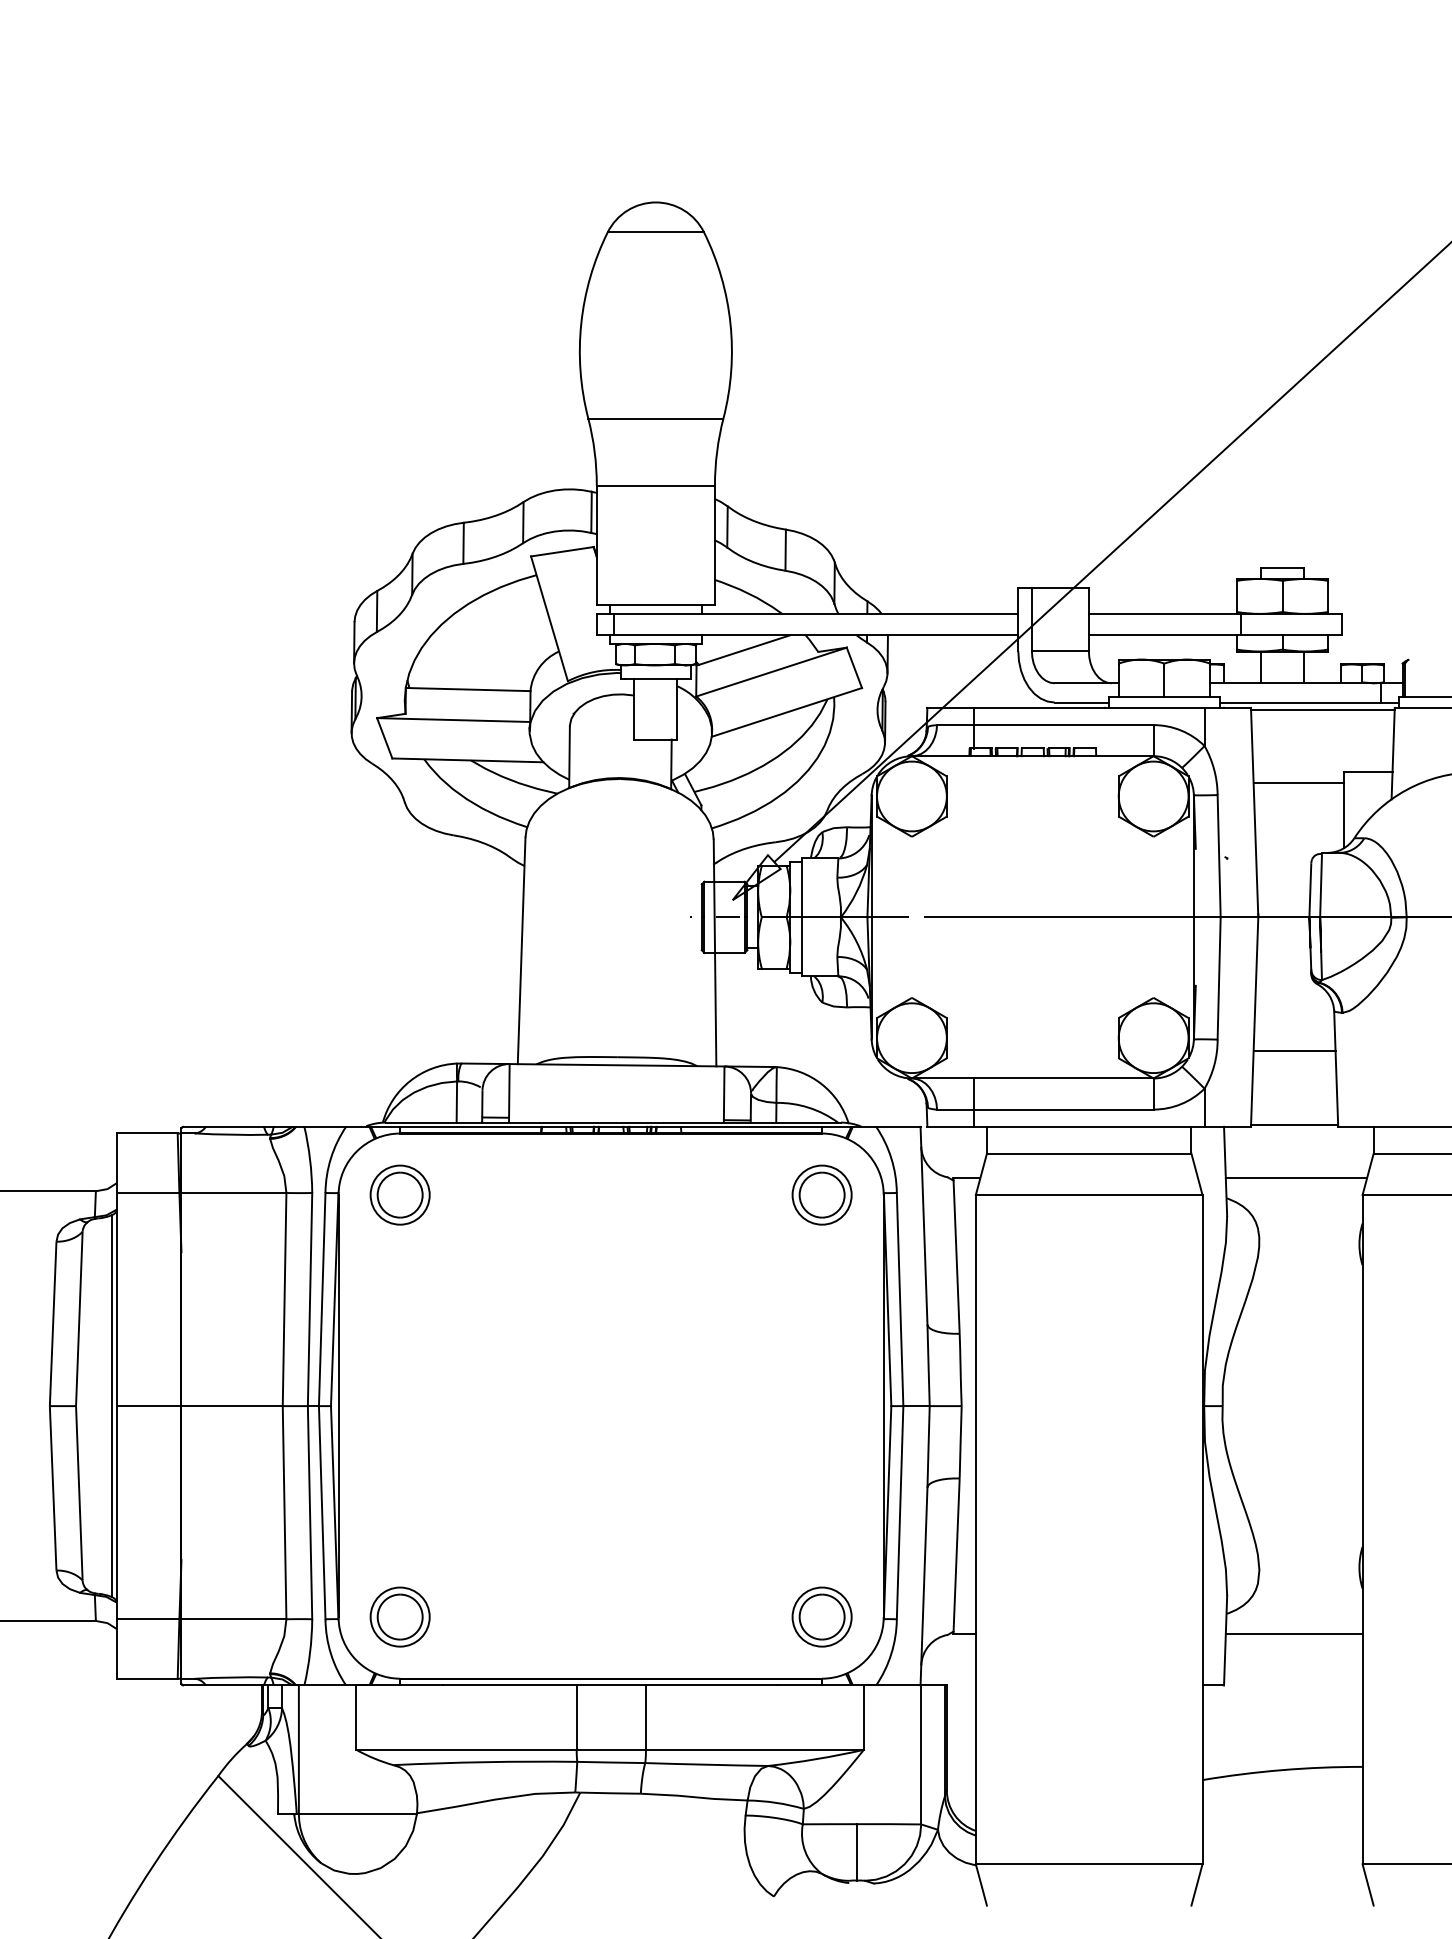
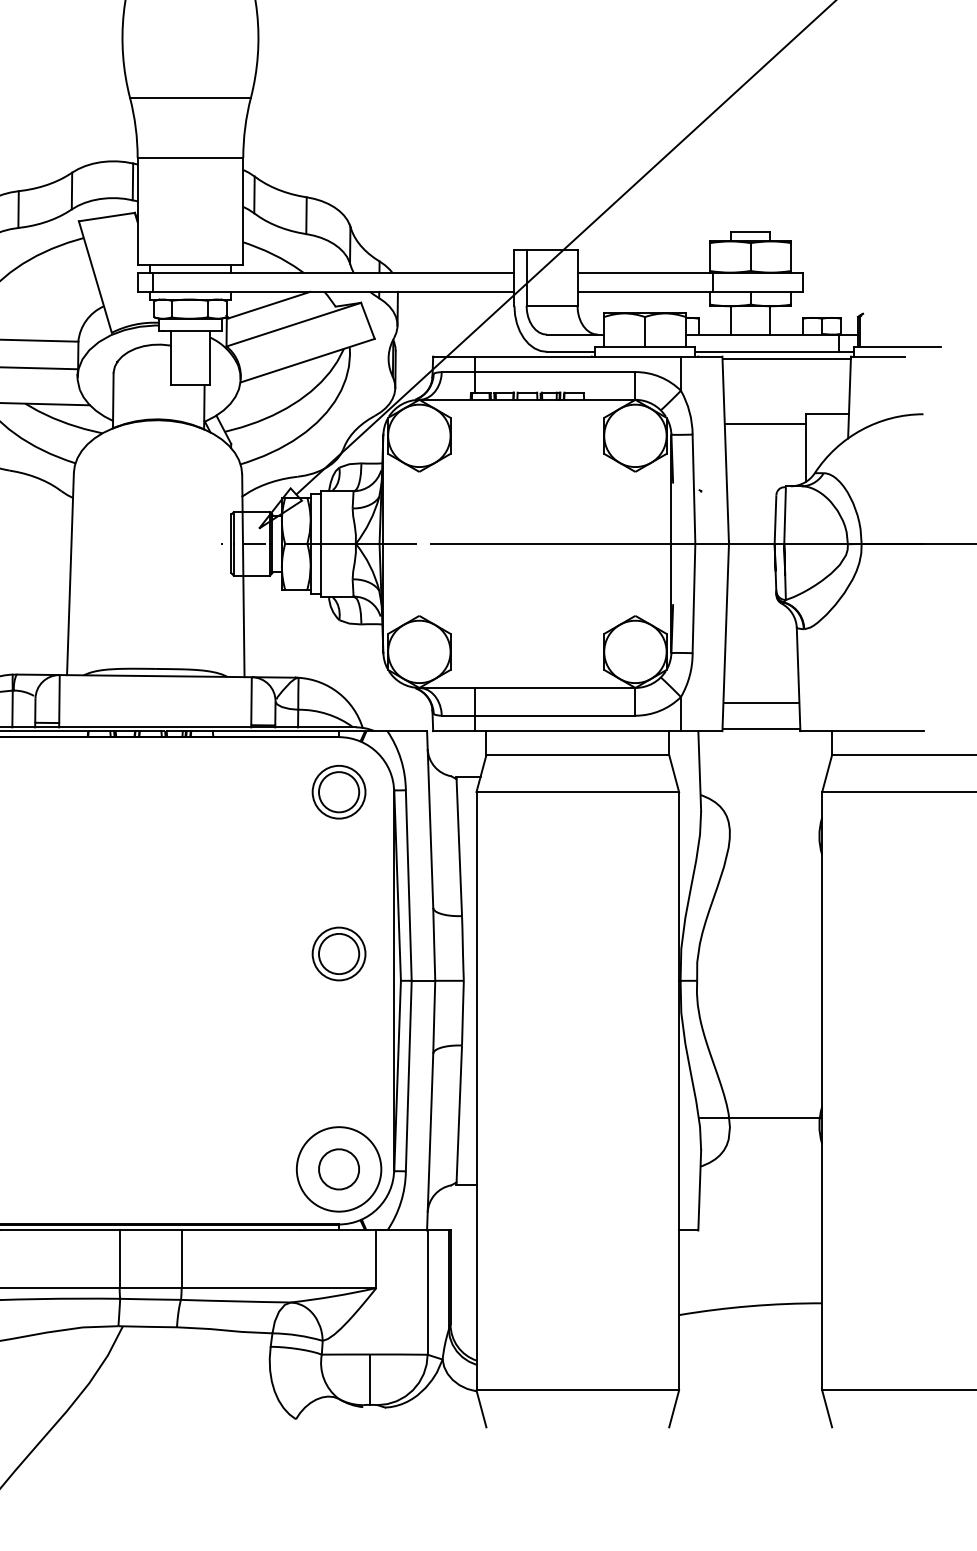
line: (1294, 1051) -> (761, 703), moved
line: (1296, 1177) -> (763, 776), removed
part: (821, 1375) -> (338, 953), added
circle: (821, 1616) -> (338, 1168), size x1.6
line: (1293, 1634) -> (760, 1117), moved

